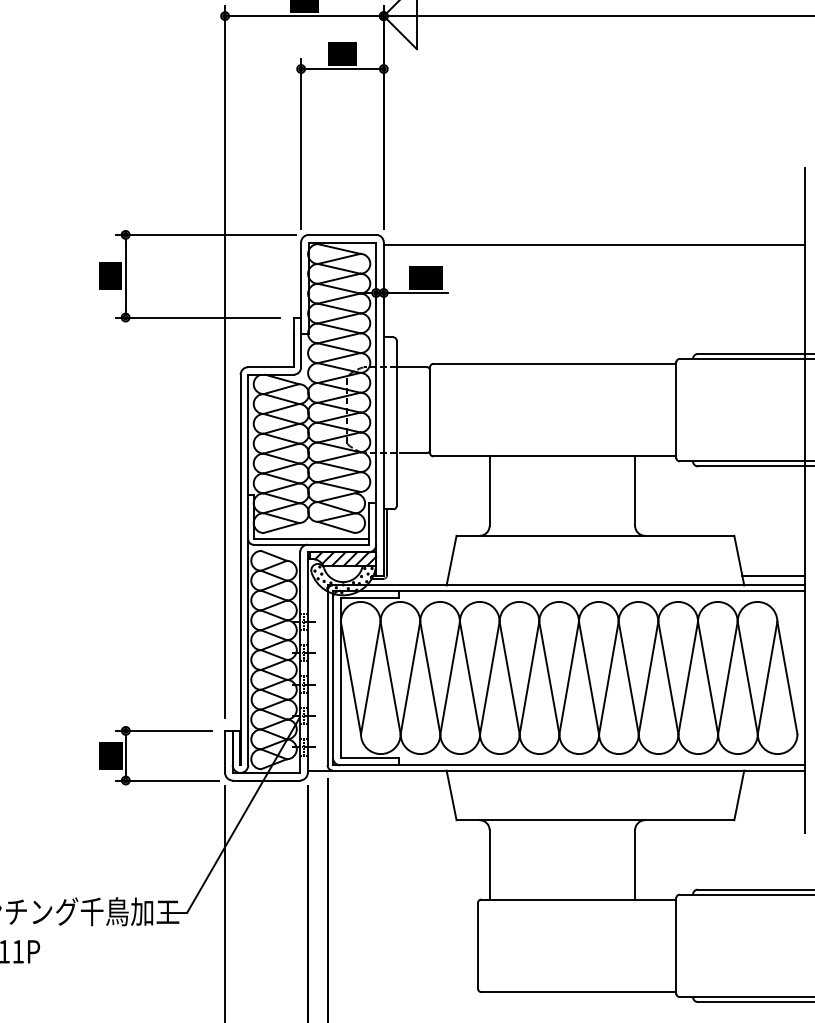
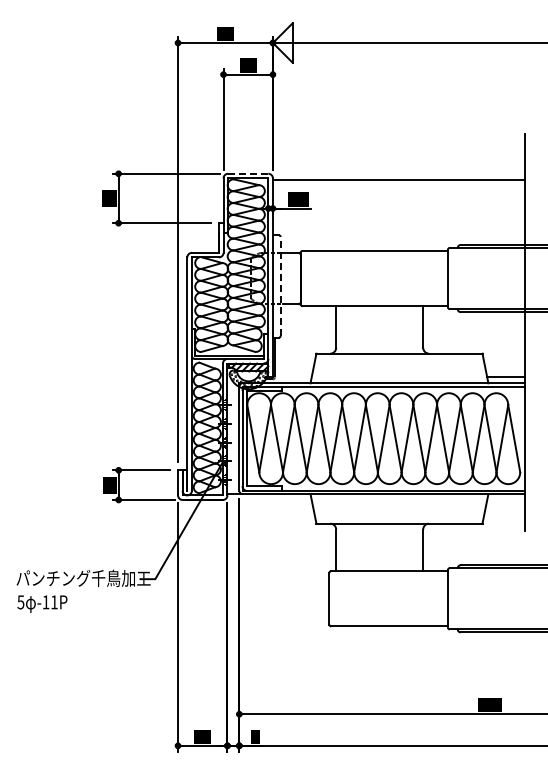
line: (341, 234) -> (247, 173), solid -> dashed
line: (396, 421) -> (280, 285), solid -> dashed

